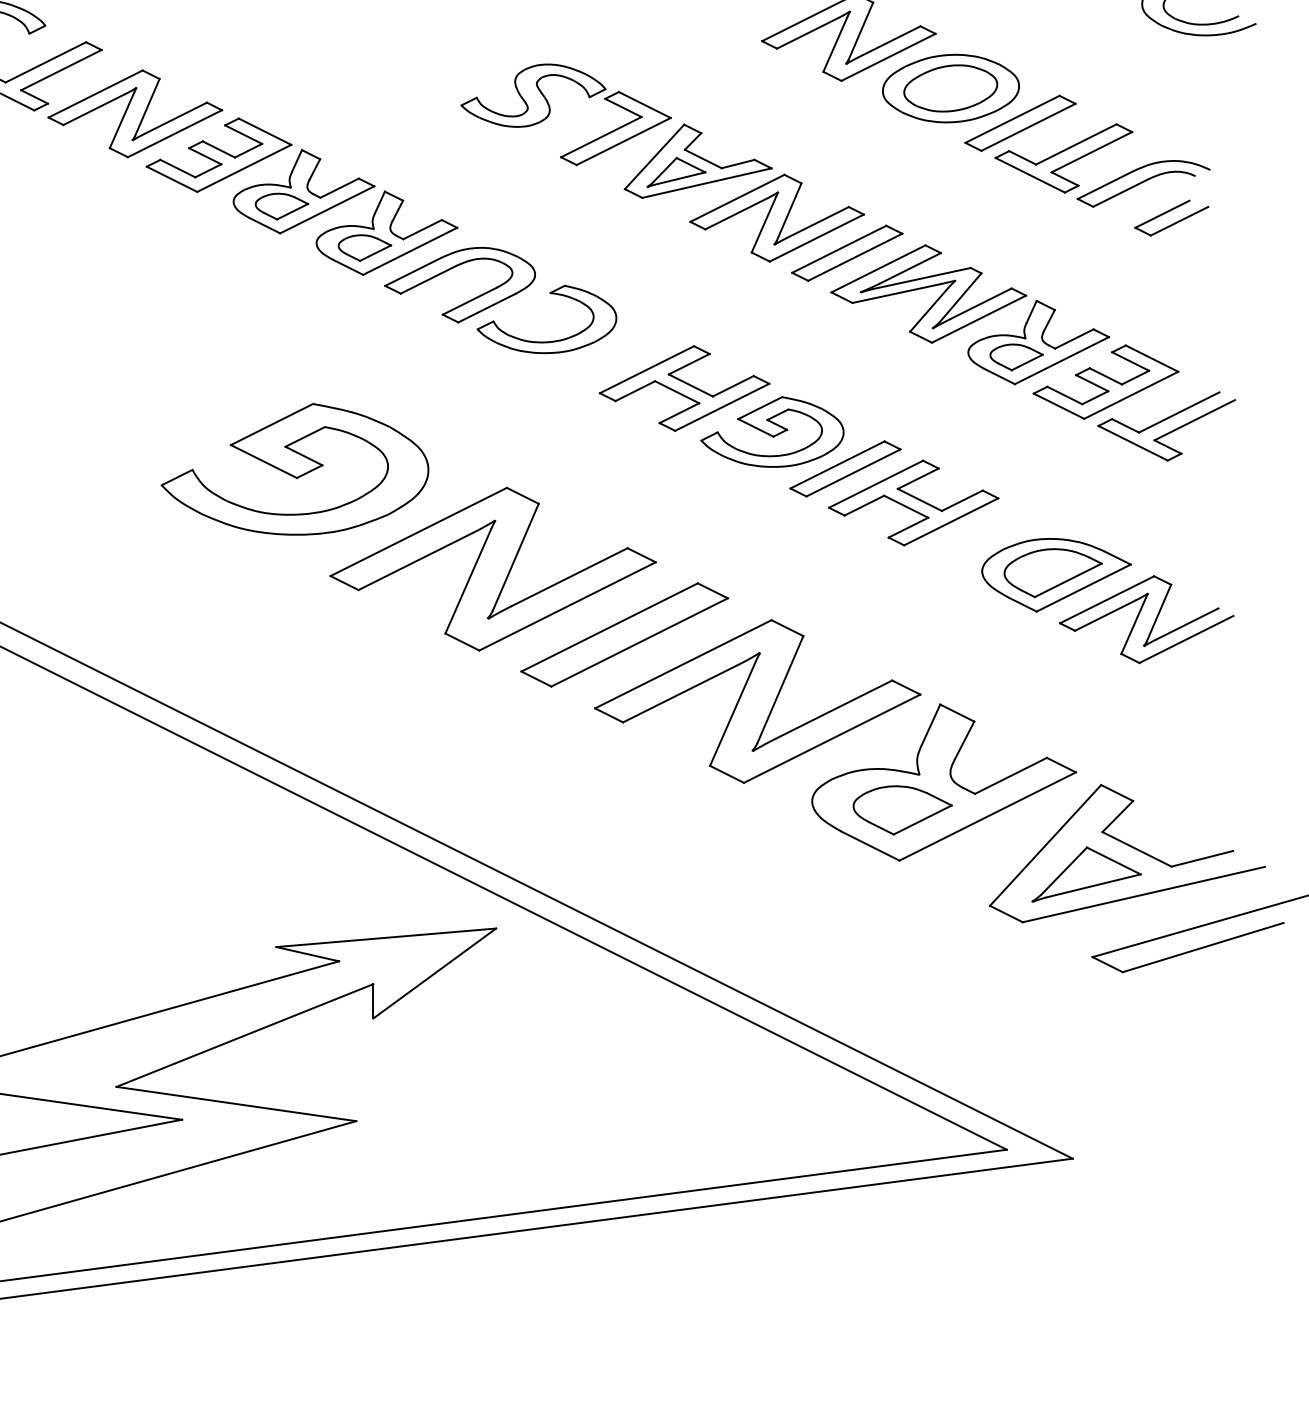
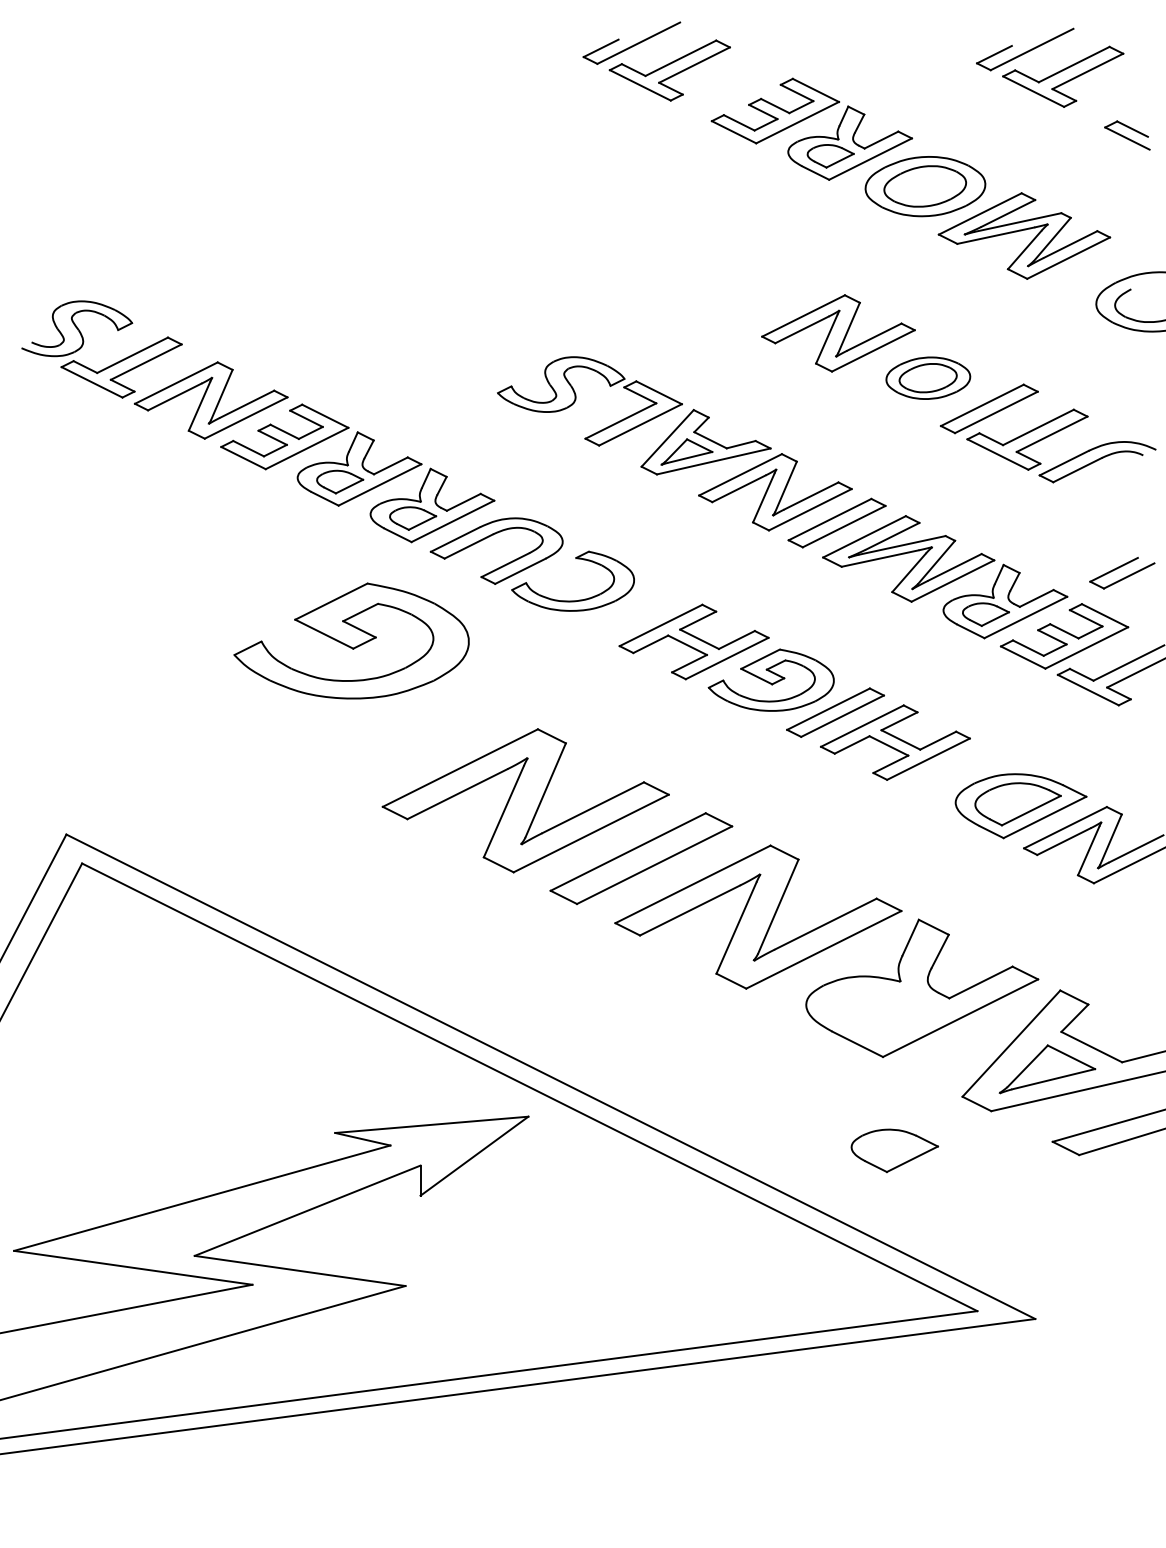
part: (951, 87) -> (928, 377), size x0.7
part: (1171, 218) -> (1122, 573), moved
part: (294, 468) -> (351, 640), moved
part: (902, 810) -> (894, 1150), moved

